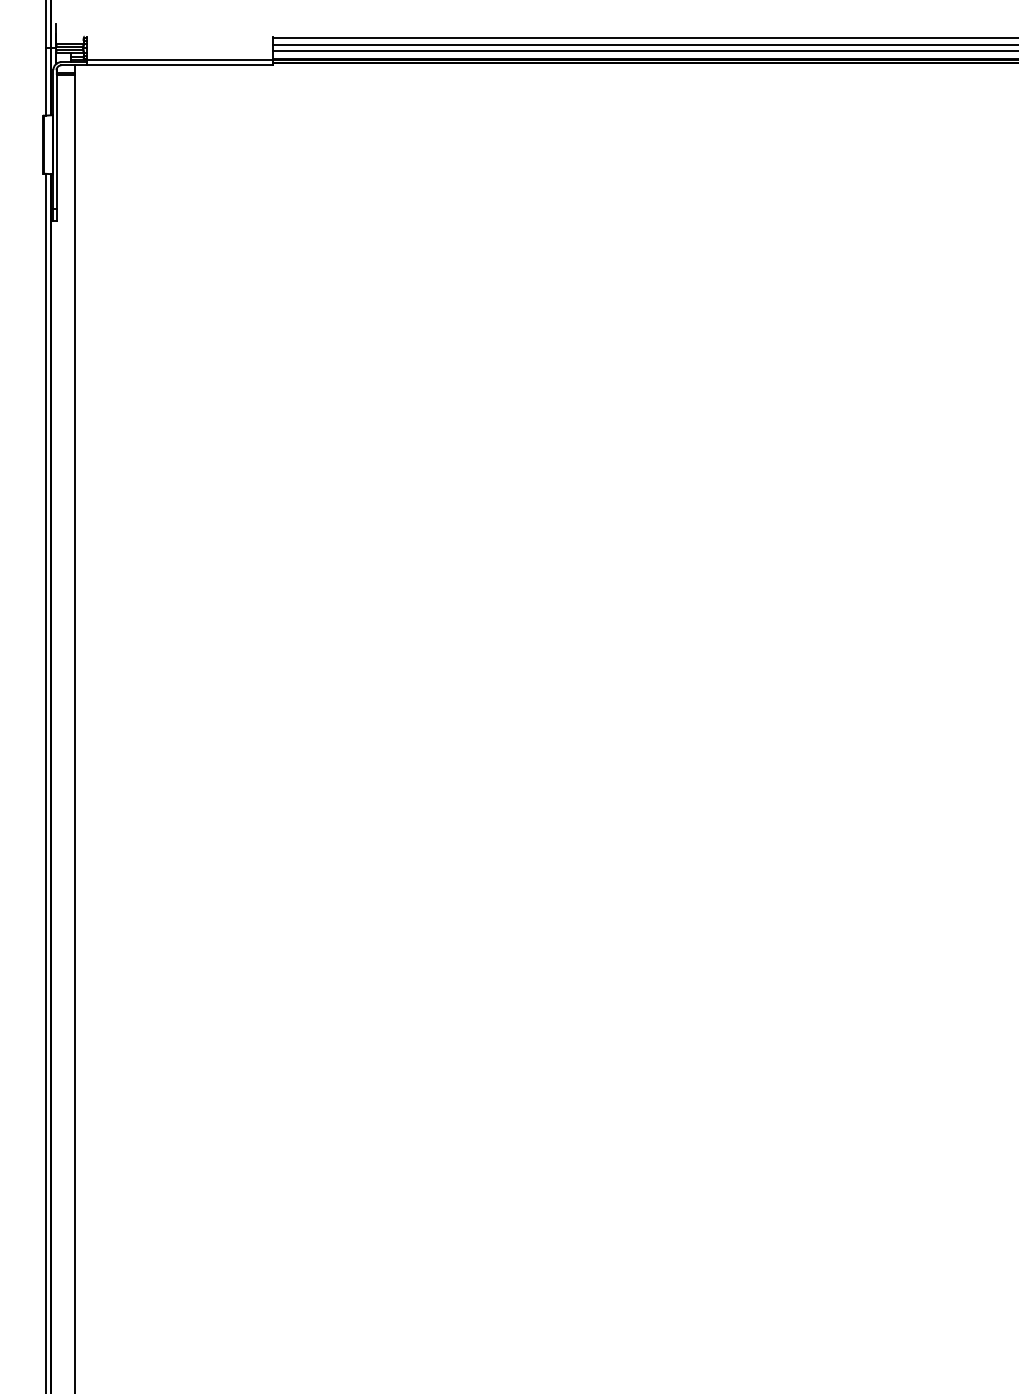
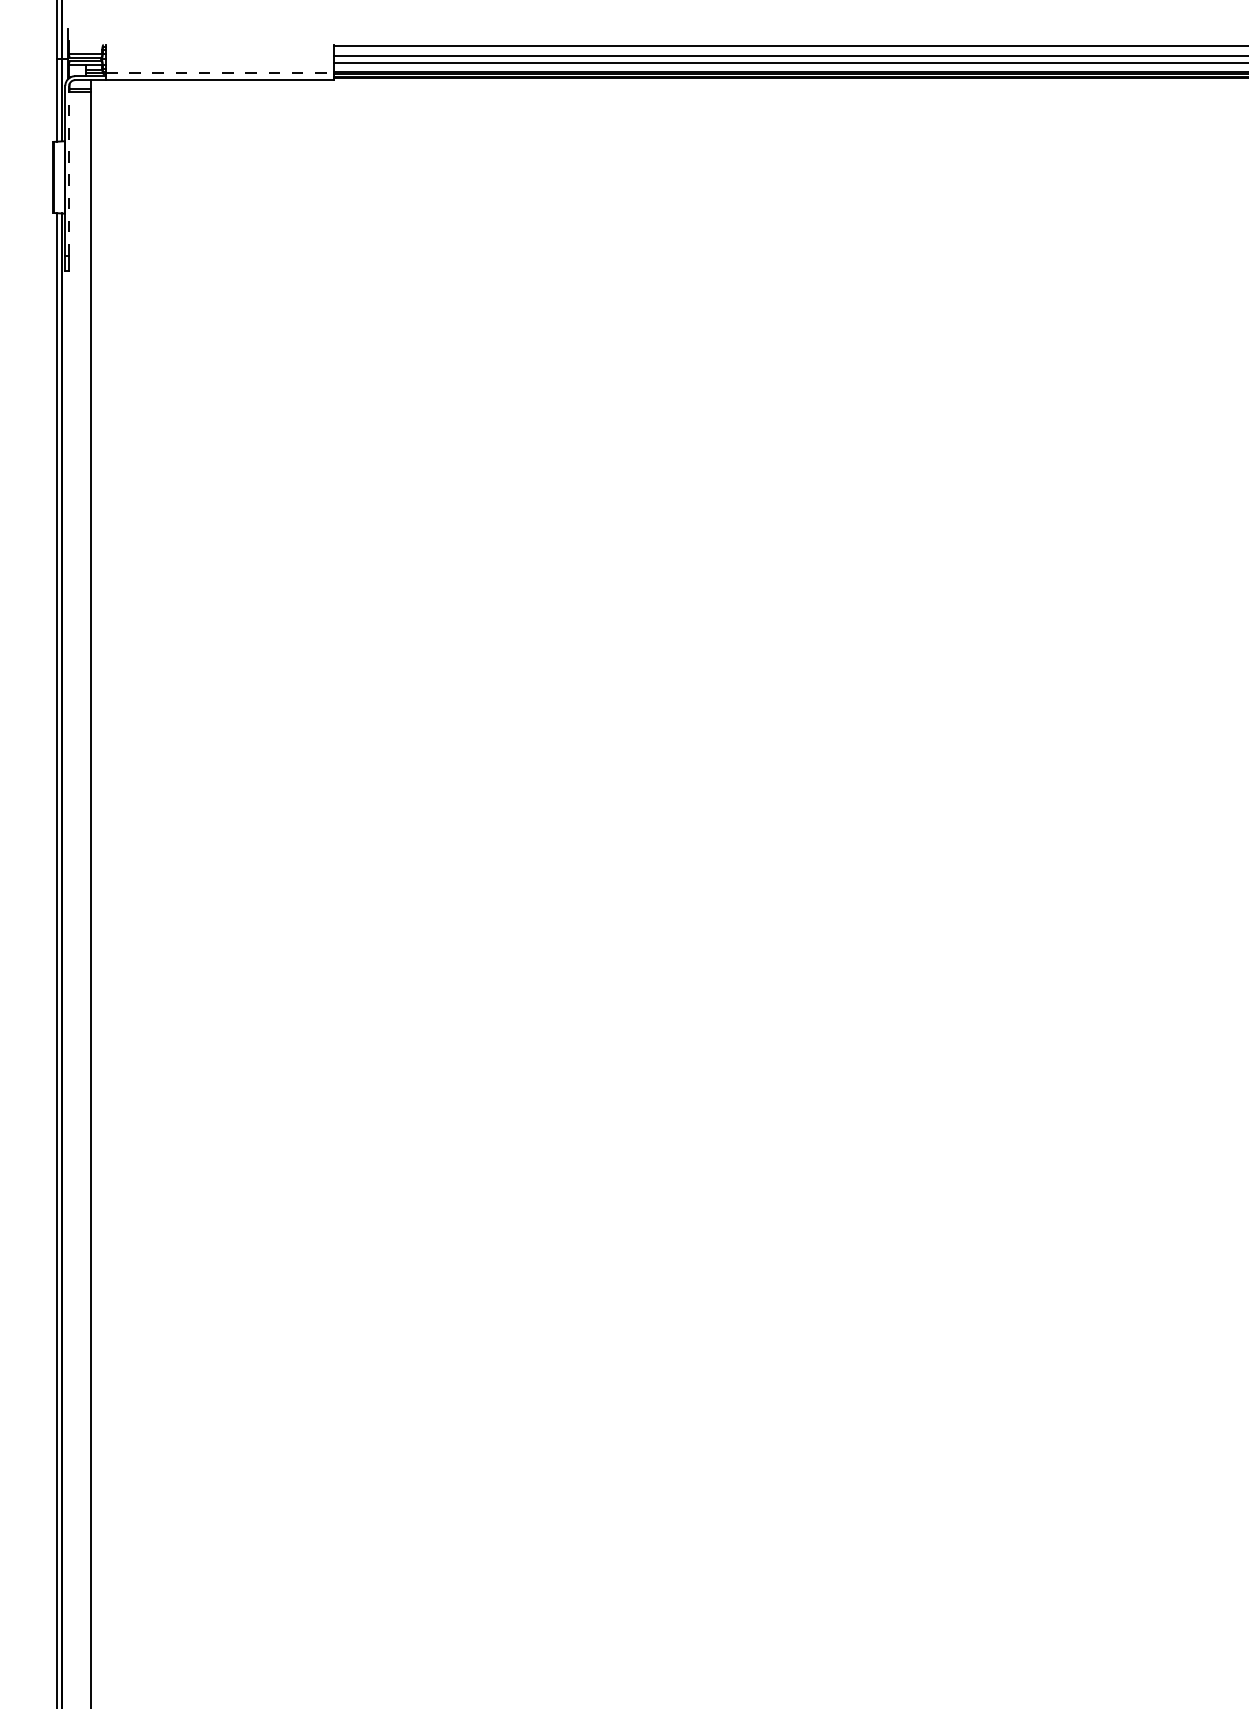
line: (179, 59) -> (220, 73), solid -> dashed
line: (56, 139) -> (69, 170), solid -> dashed

